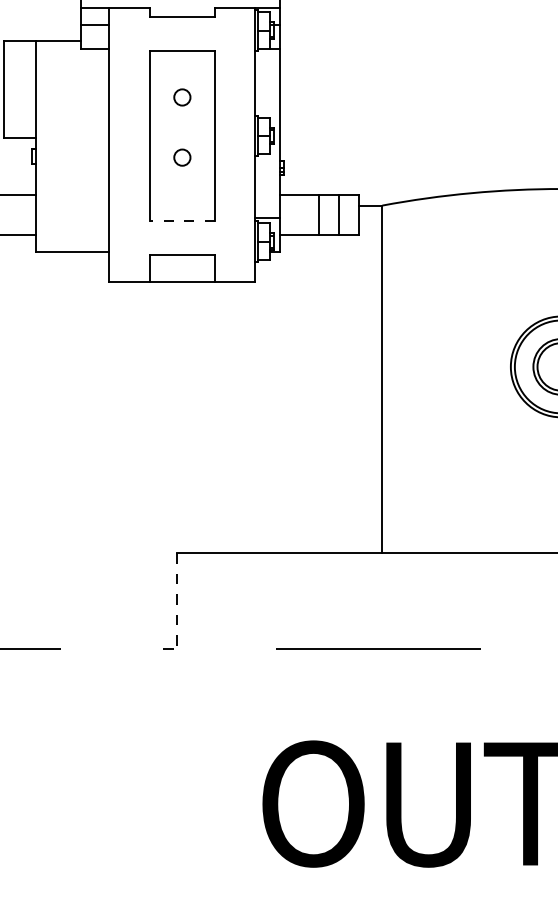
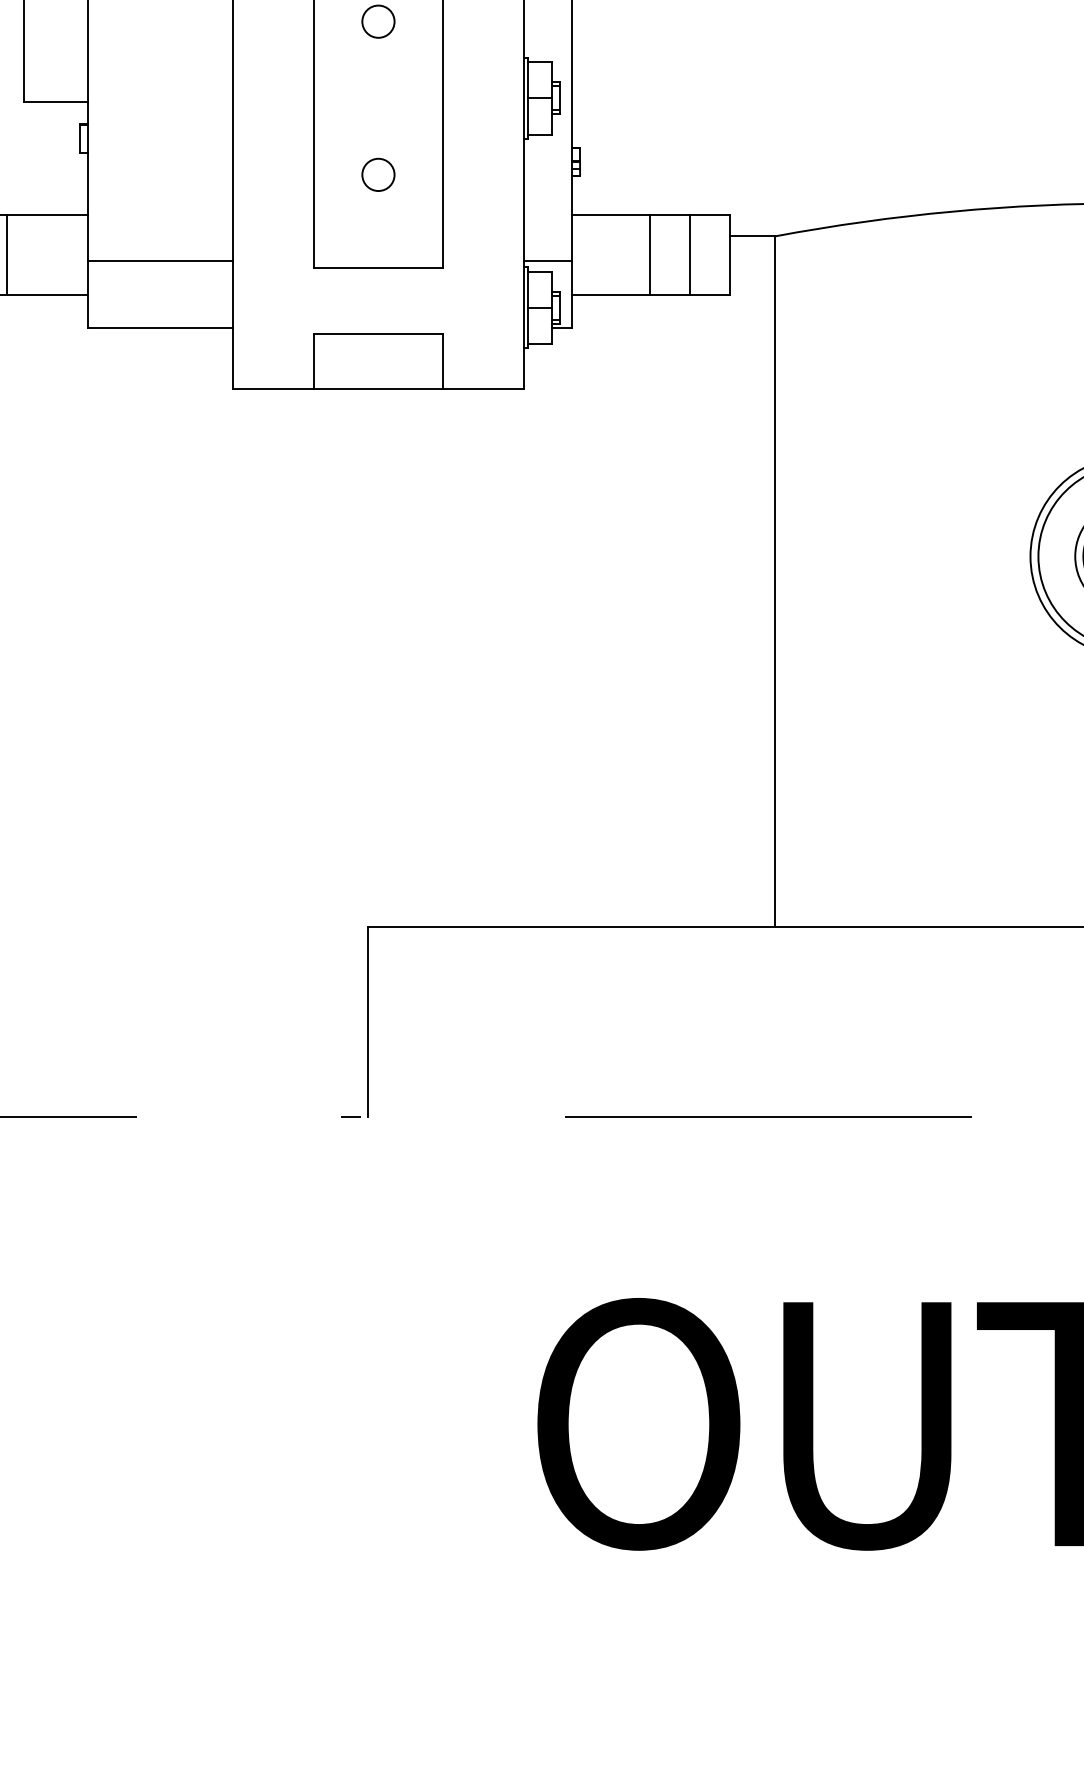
circle: (182, 157) -> (378, 174), moved
line: (72, 218) -> (160, 261), added
line: (181, 221) -> (376, 267), dashed -> solid
line: (176, 601) -> (366, 1022), dashed -> solid

